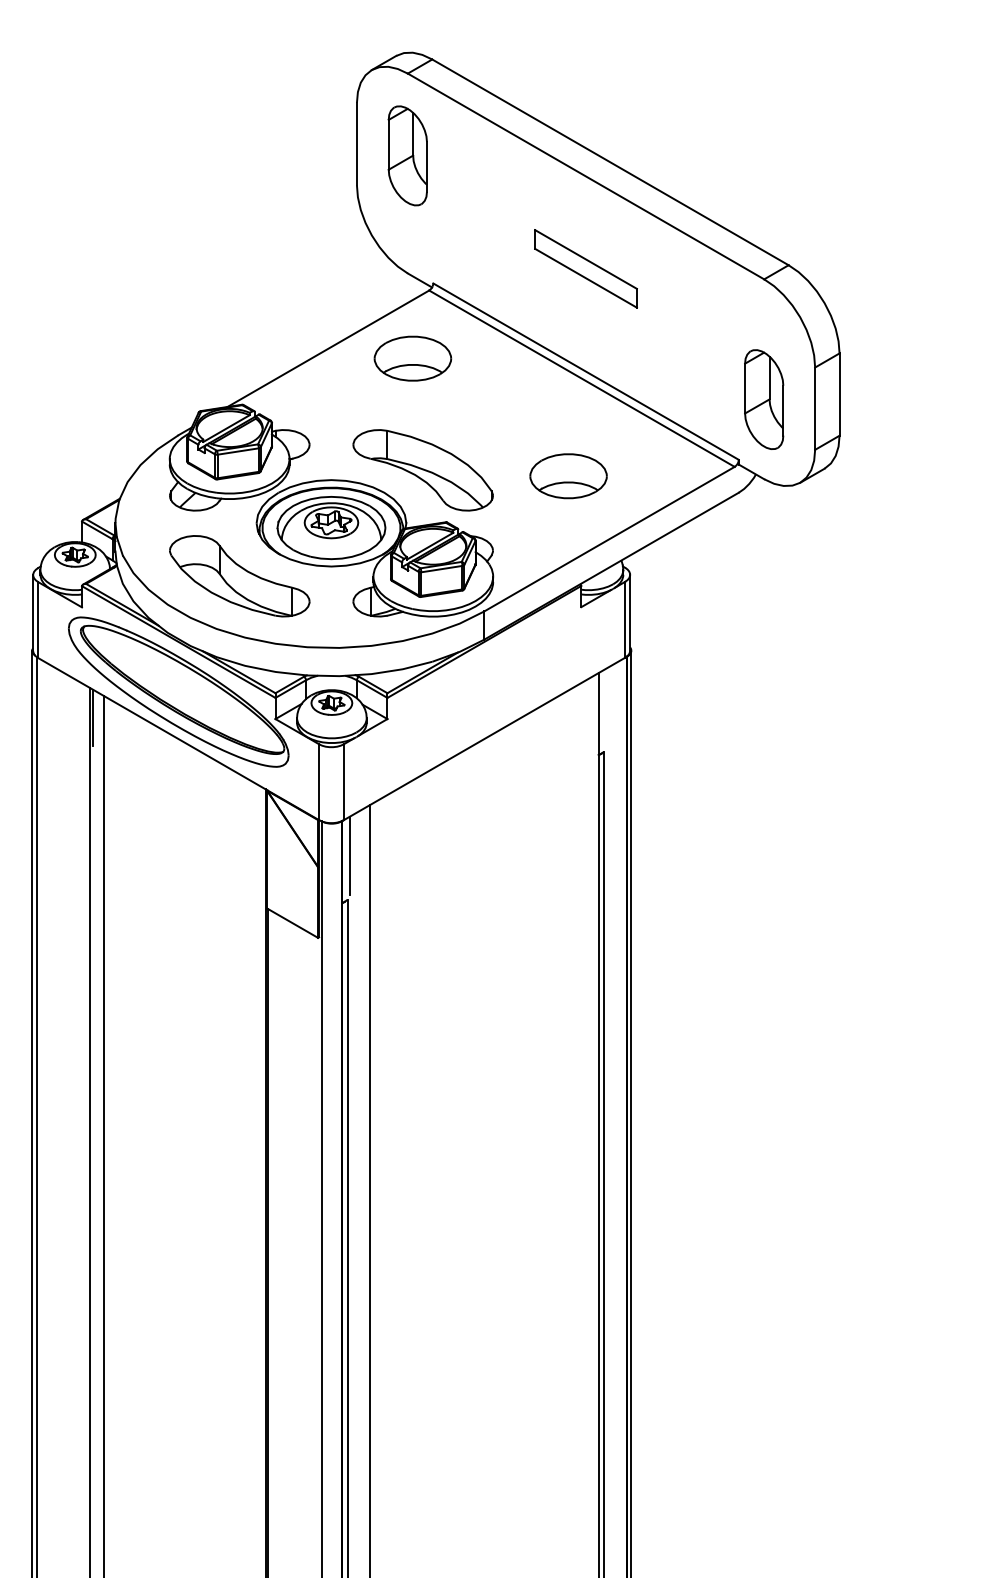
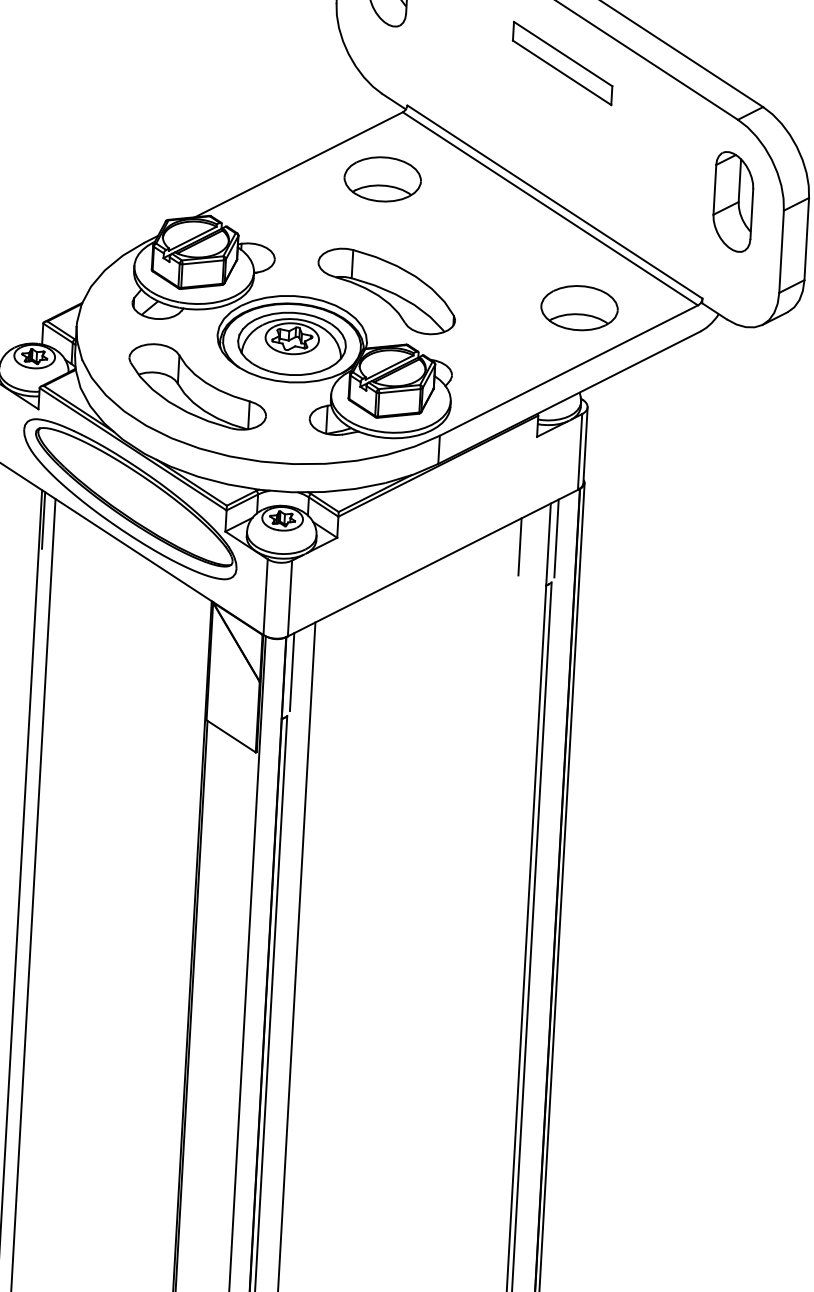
part: (585, 268) -> (562, 63), moved
part: (764, 399) -> (733, 201), moved
part: (568, 476) -> (579, 308), moved
line: (606, 707) -> (556, 538), added
line: (570, 717) -> (520, 546), added

